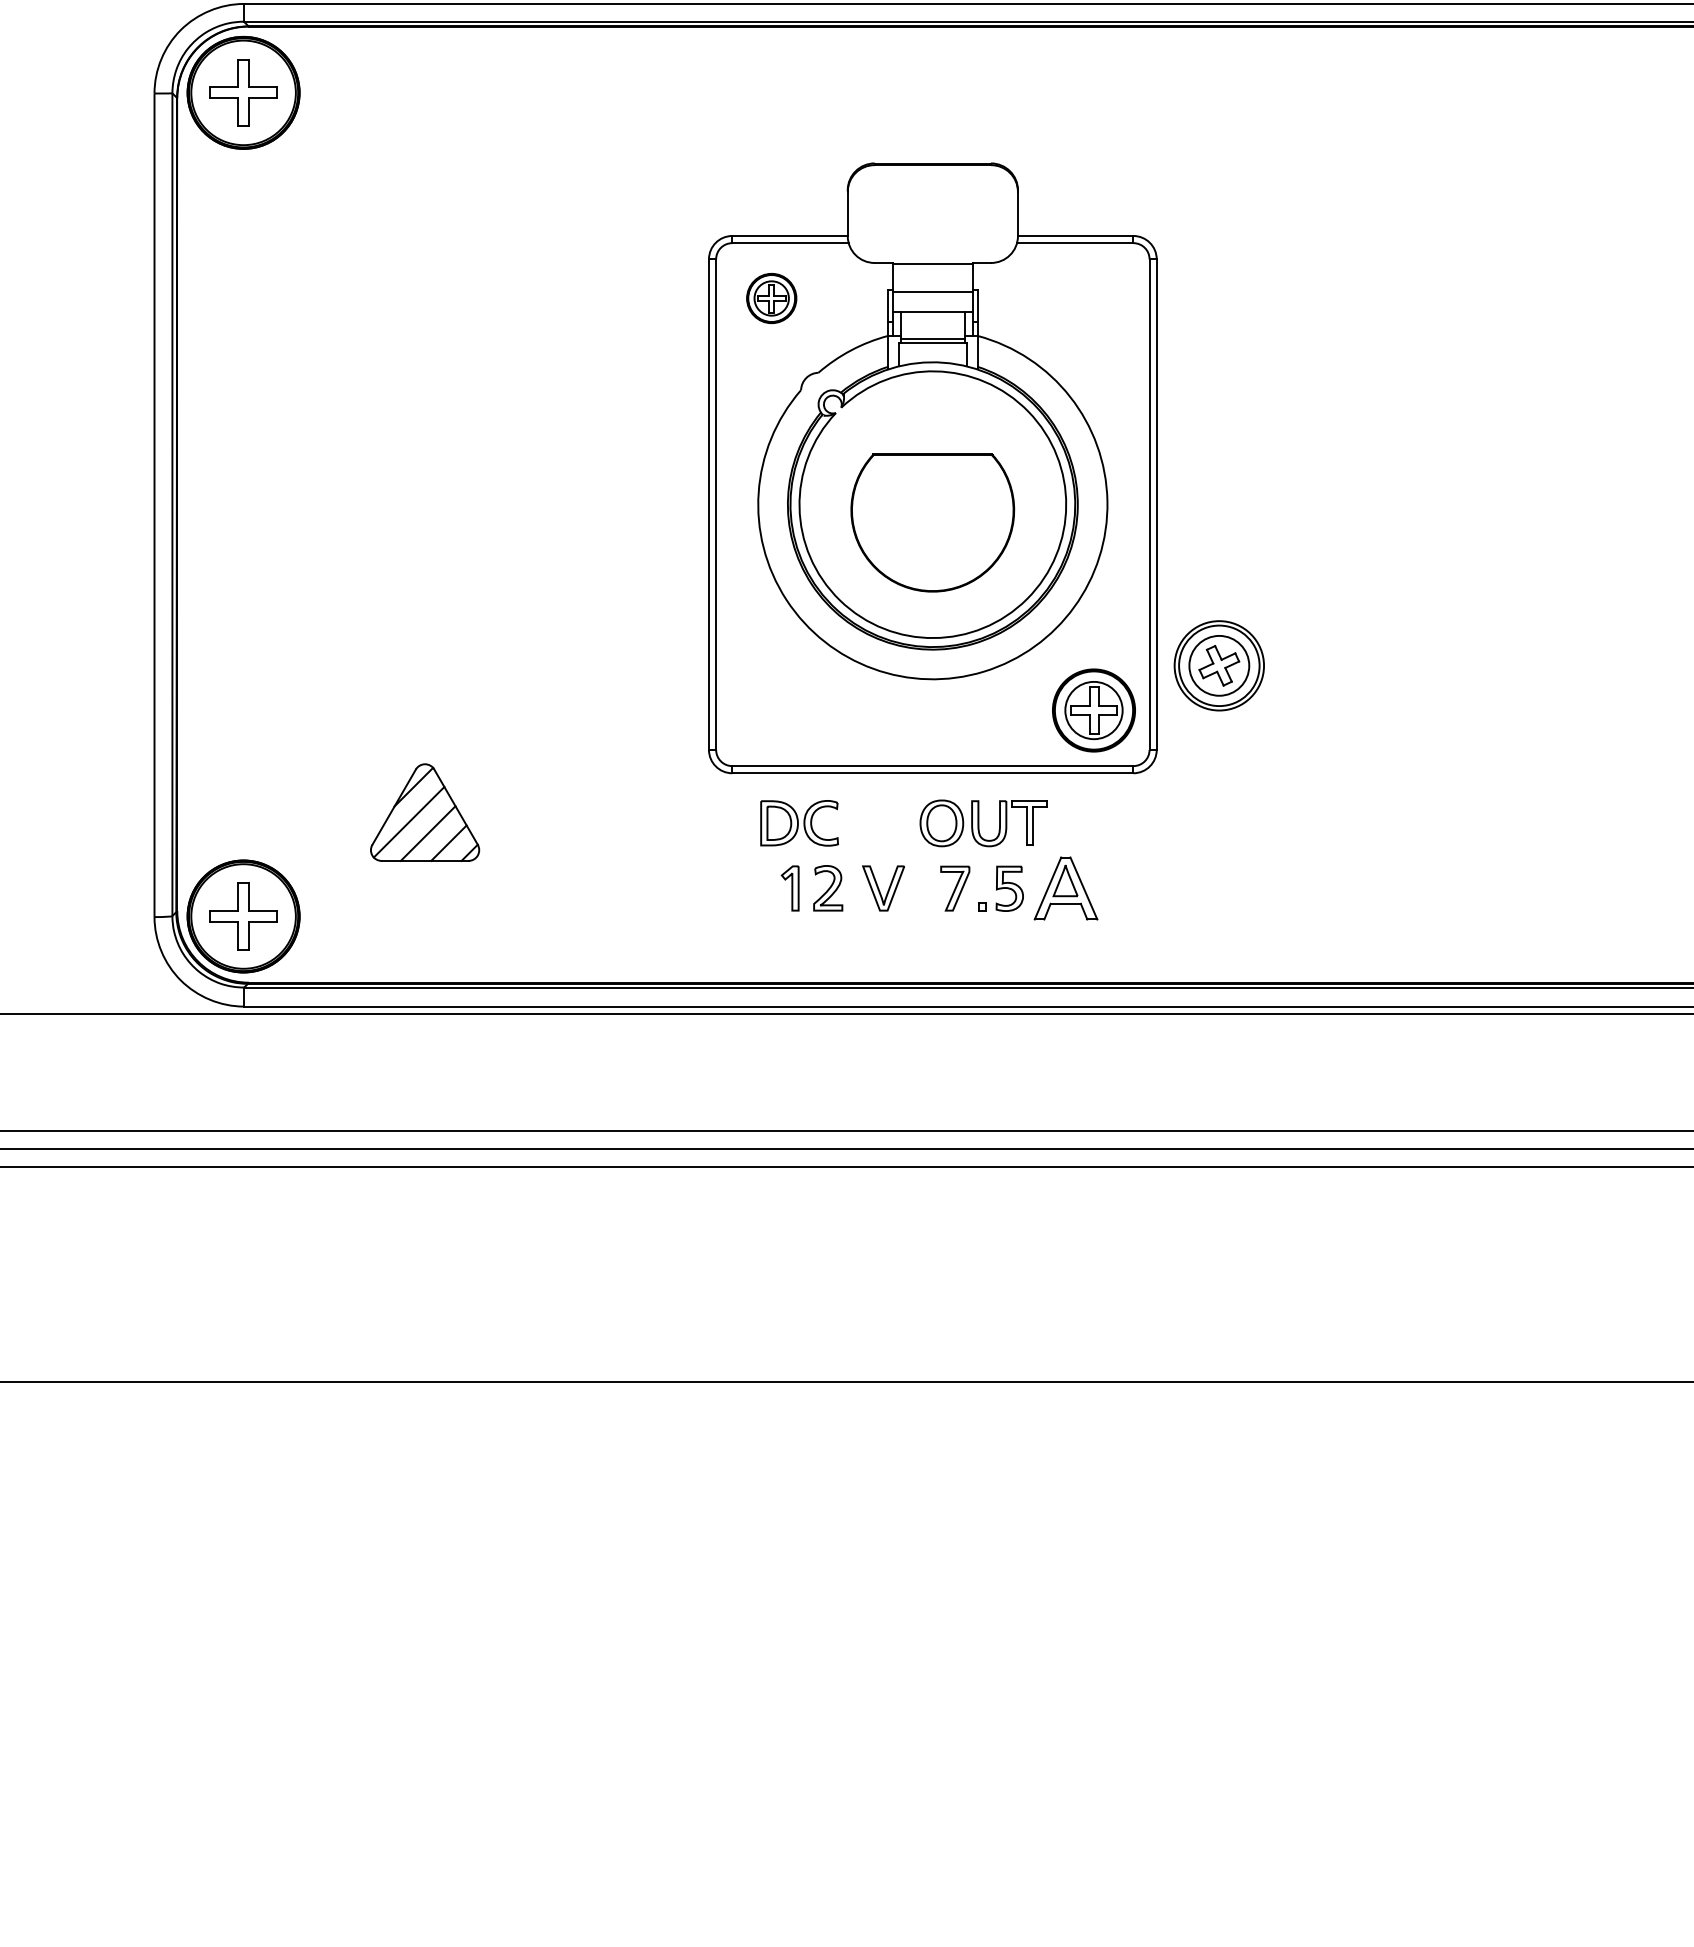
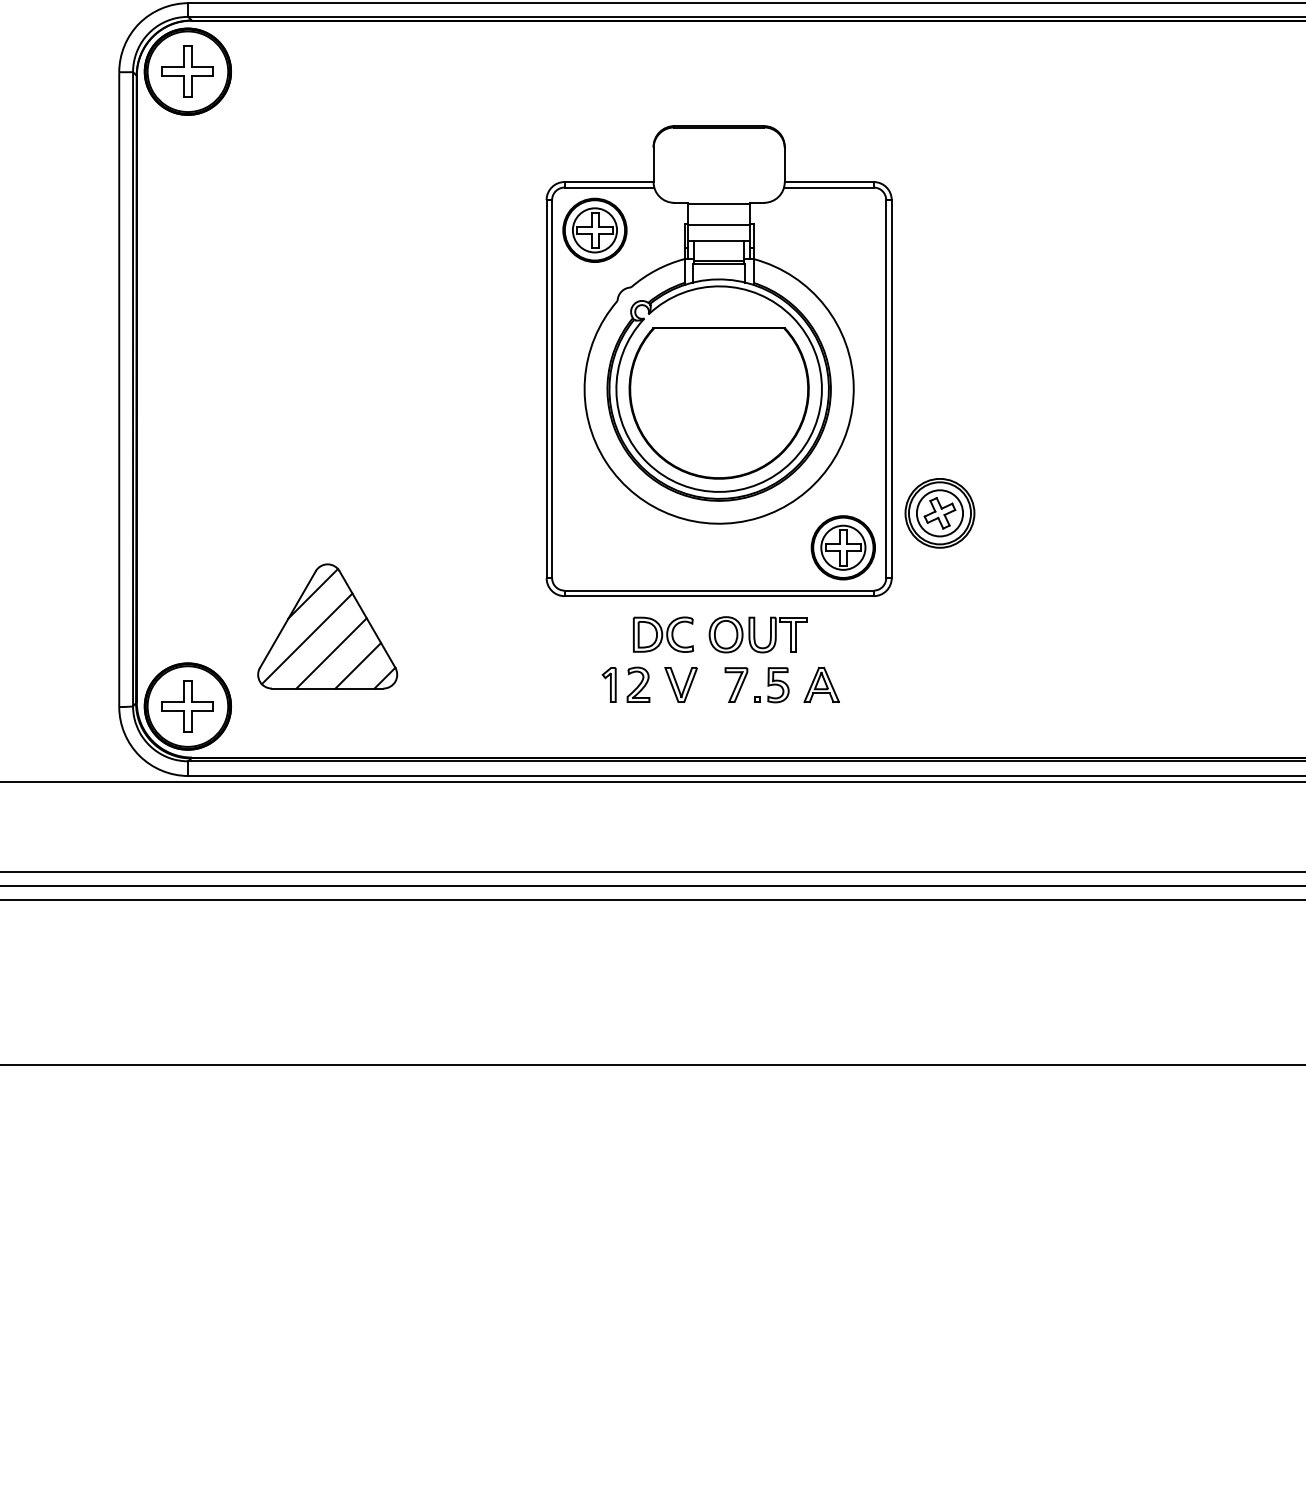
part: (771, 297) -> (594, 229), size x1.67
part: (931, 523) -> (718, 403), size x1.43
part: (424, 812) -> (327, 626), size x1.67
part: (799, 823) -> (663, 634), moved
part: (1065, 887) -> (821, 684), size x0.71

